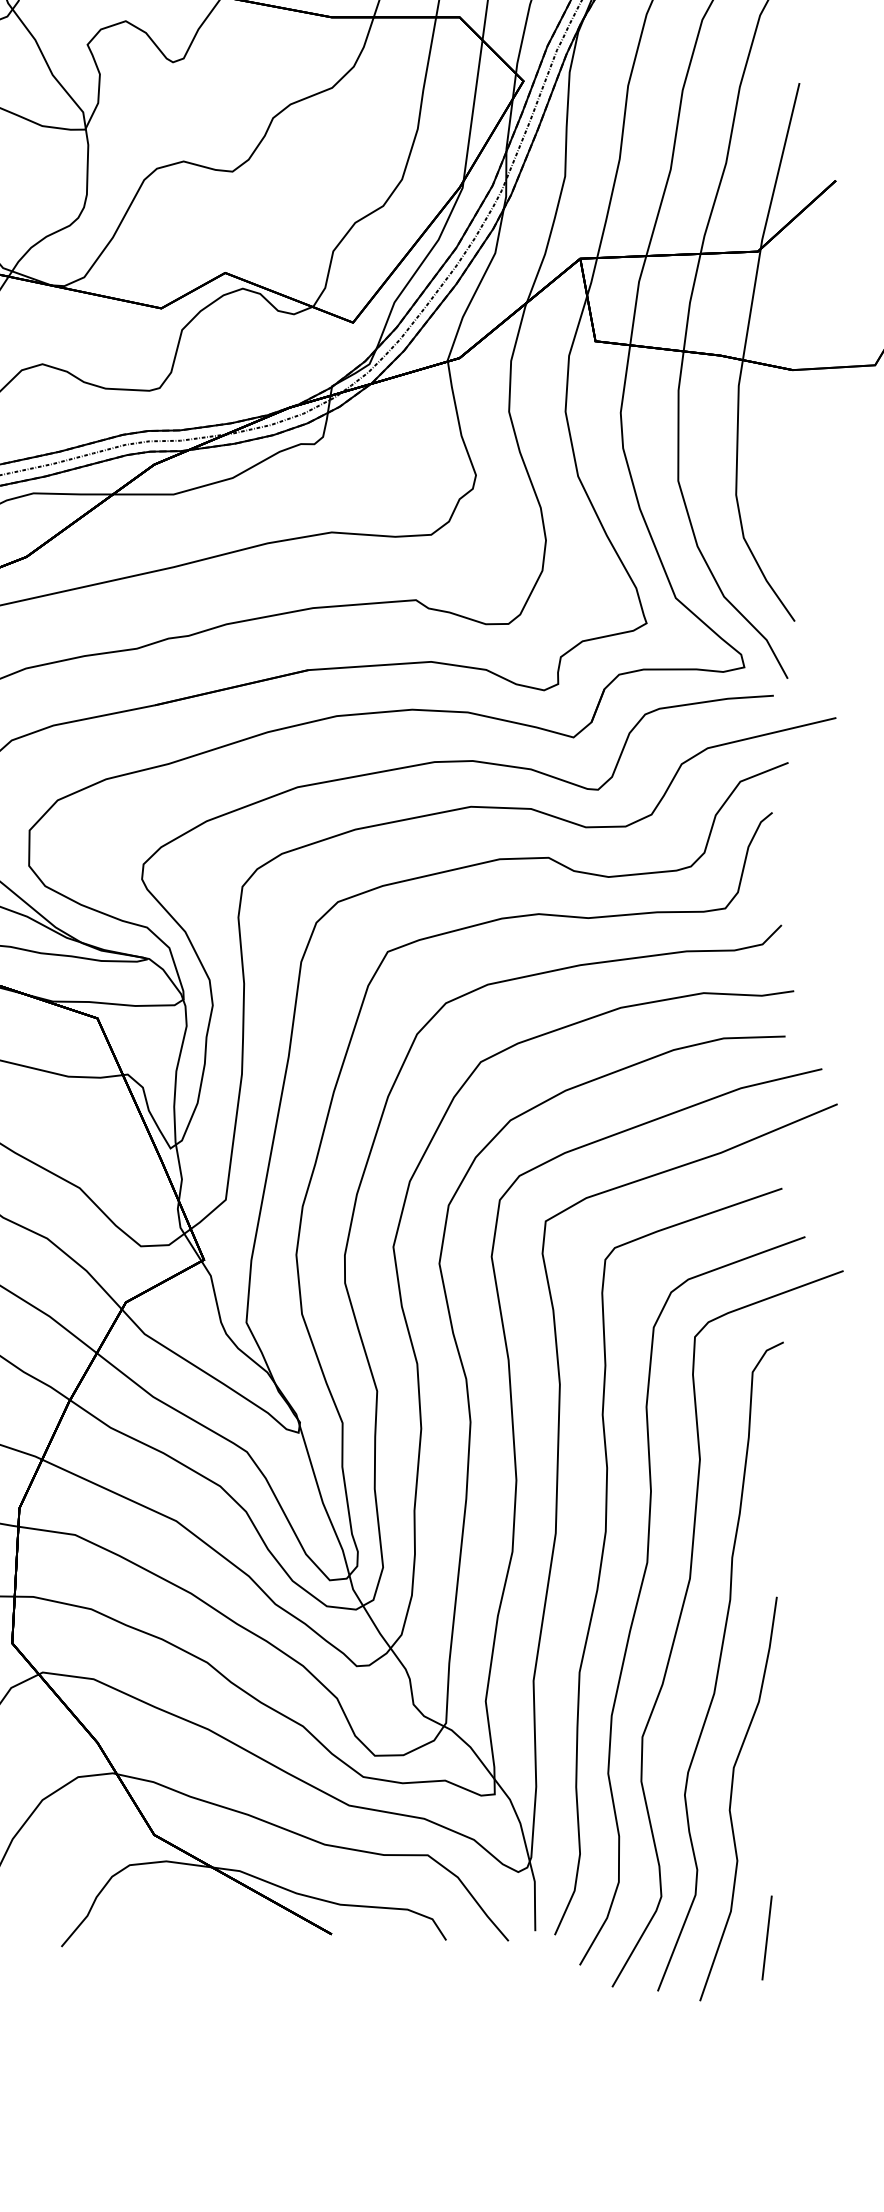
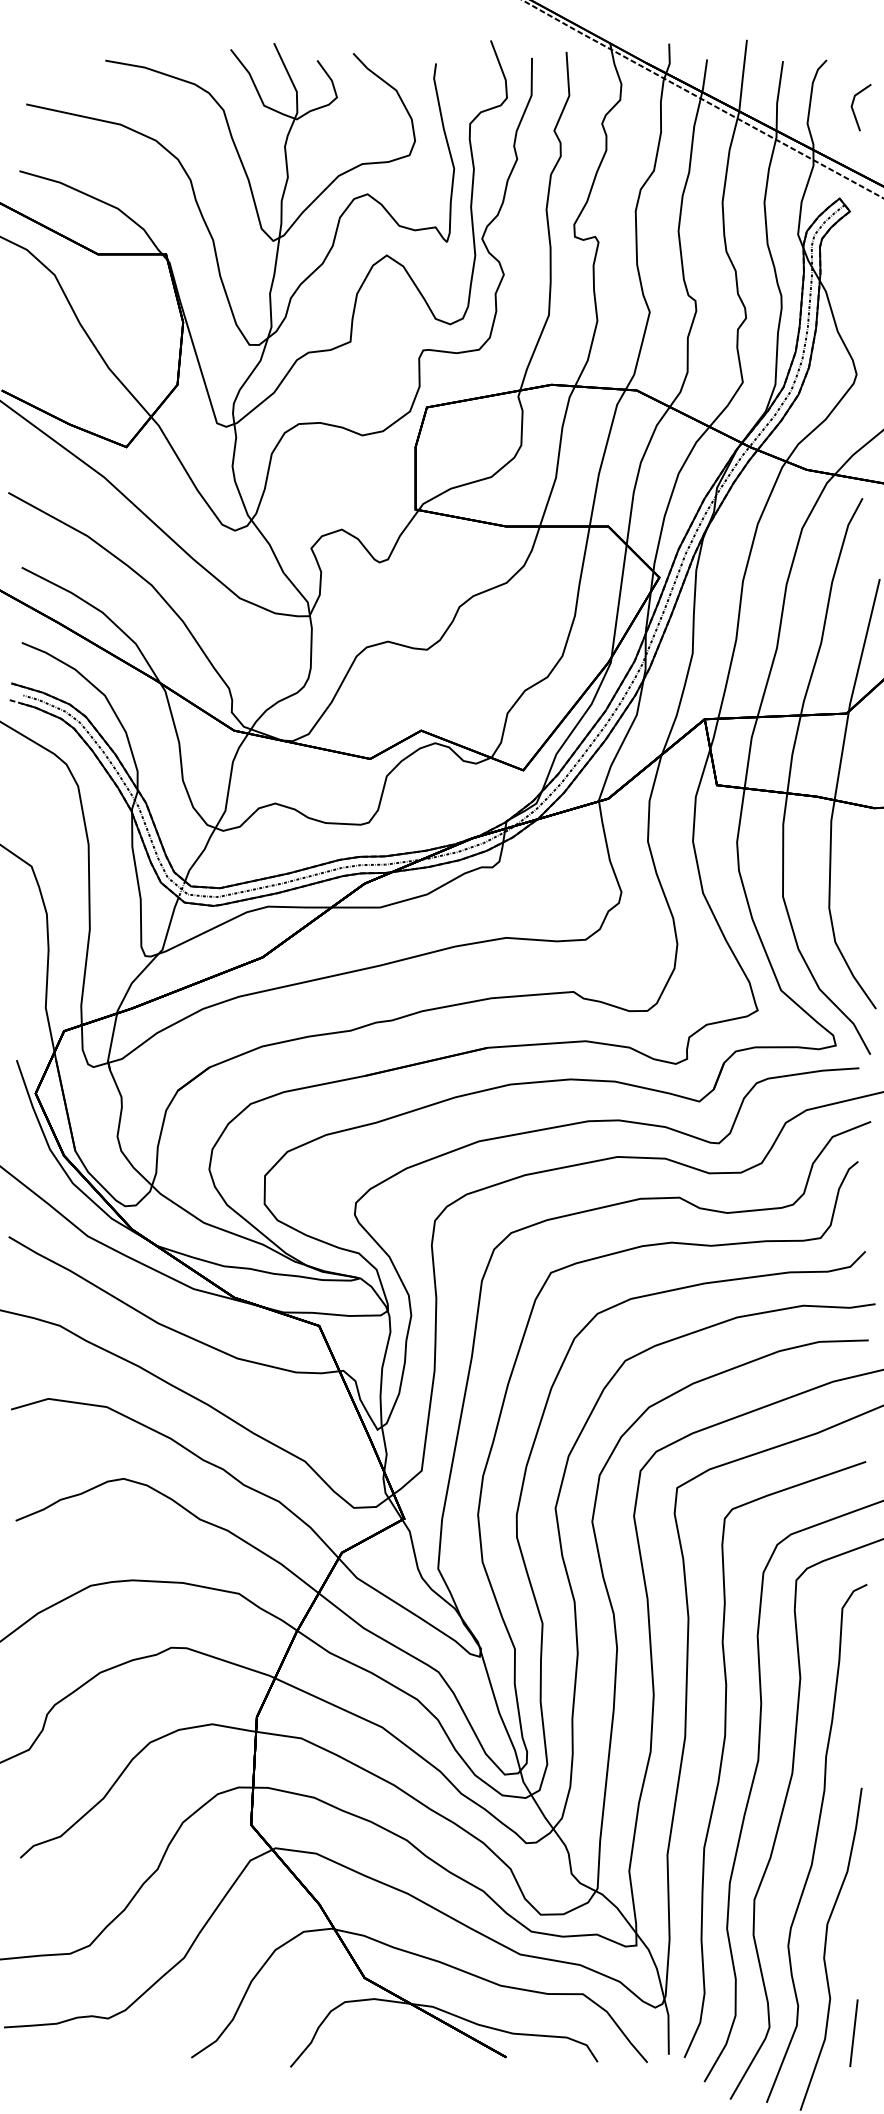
line: (766, 1938) -> (853, 2033), moved

